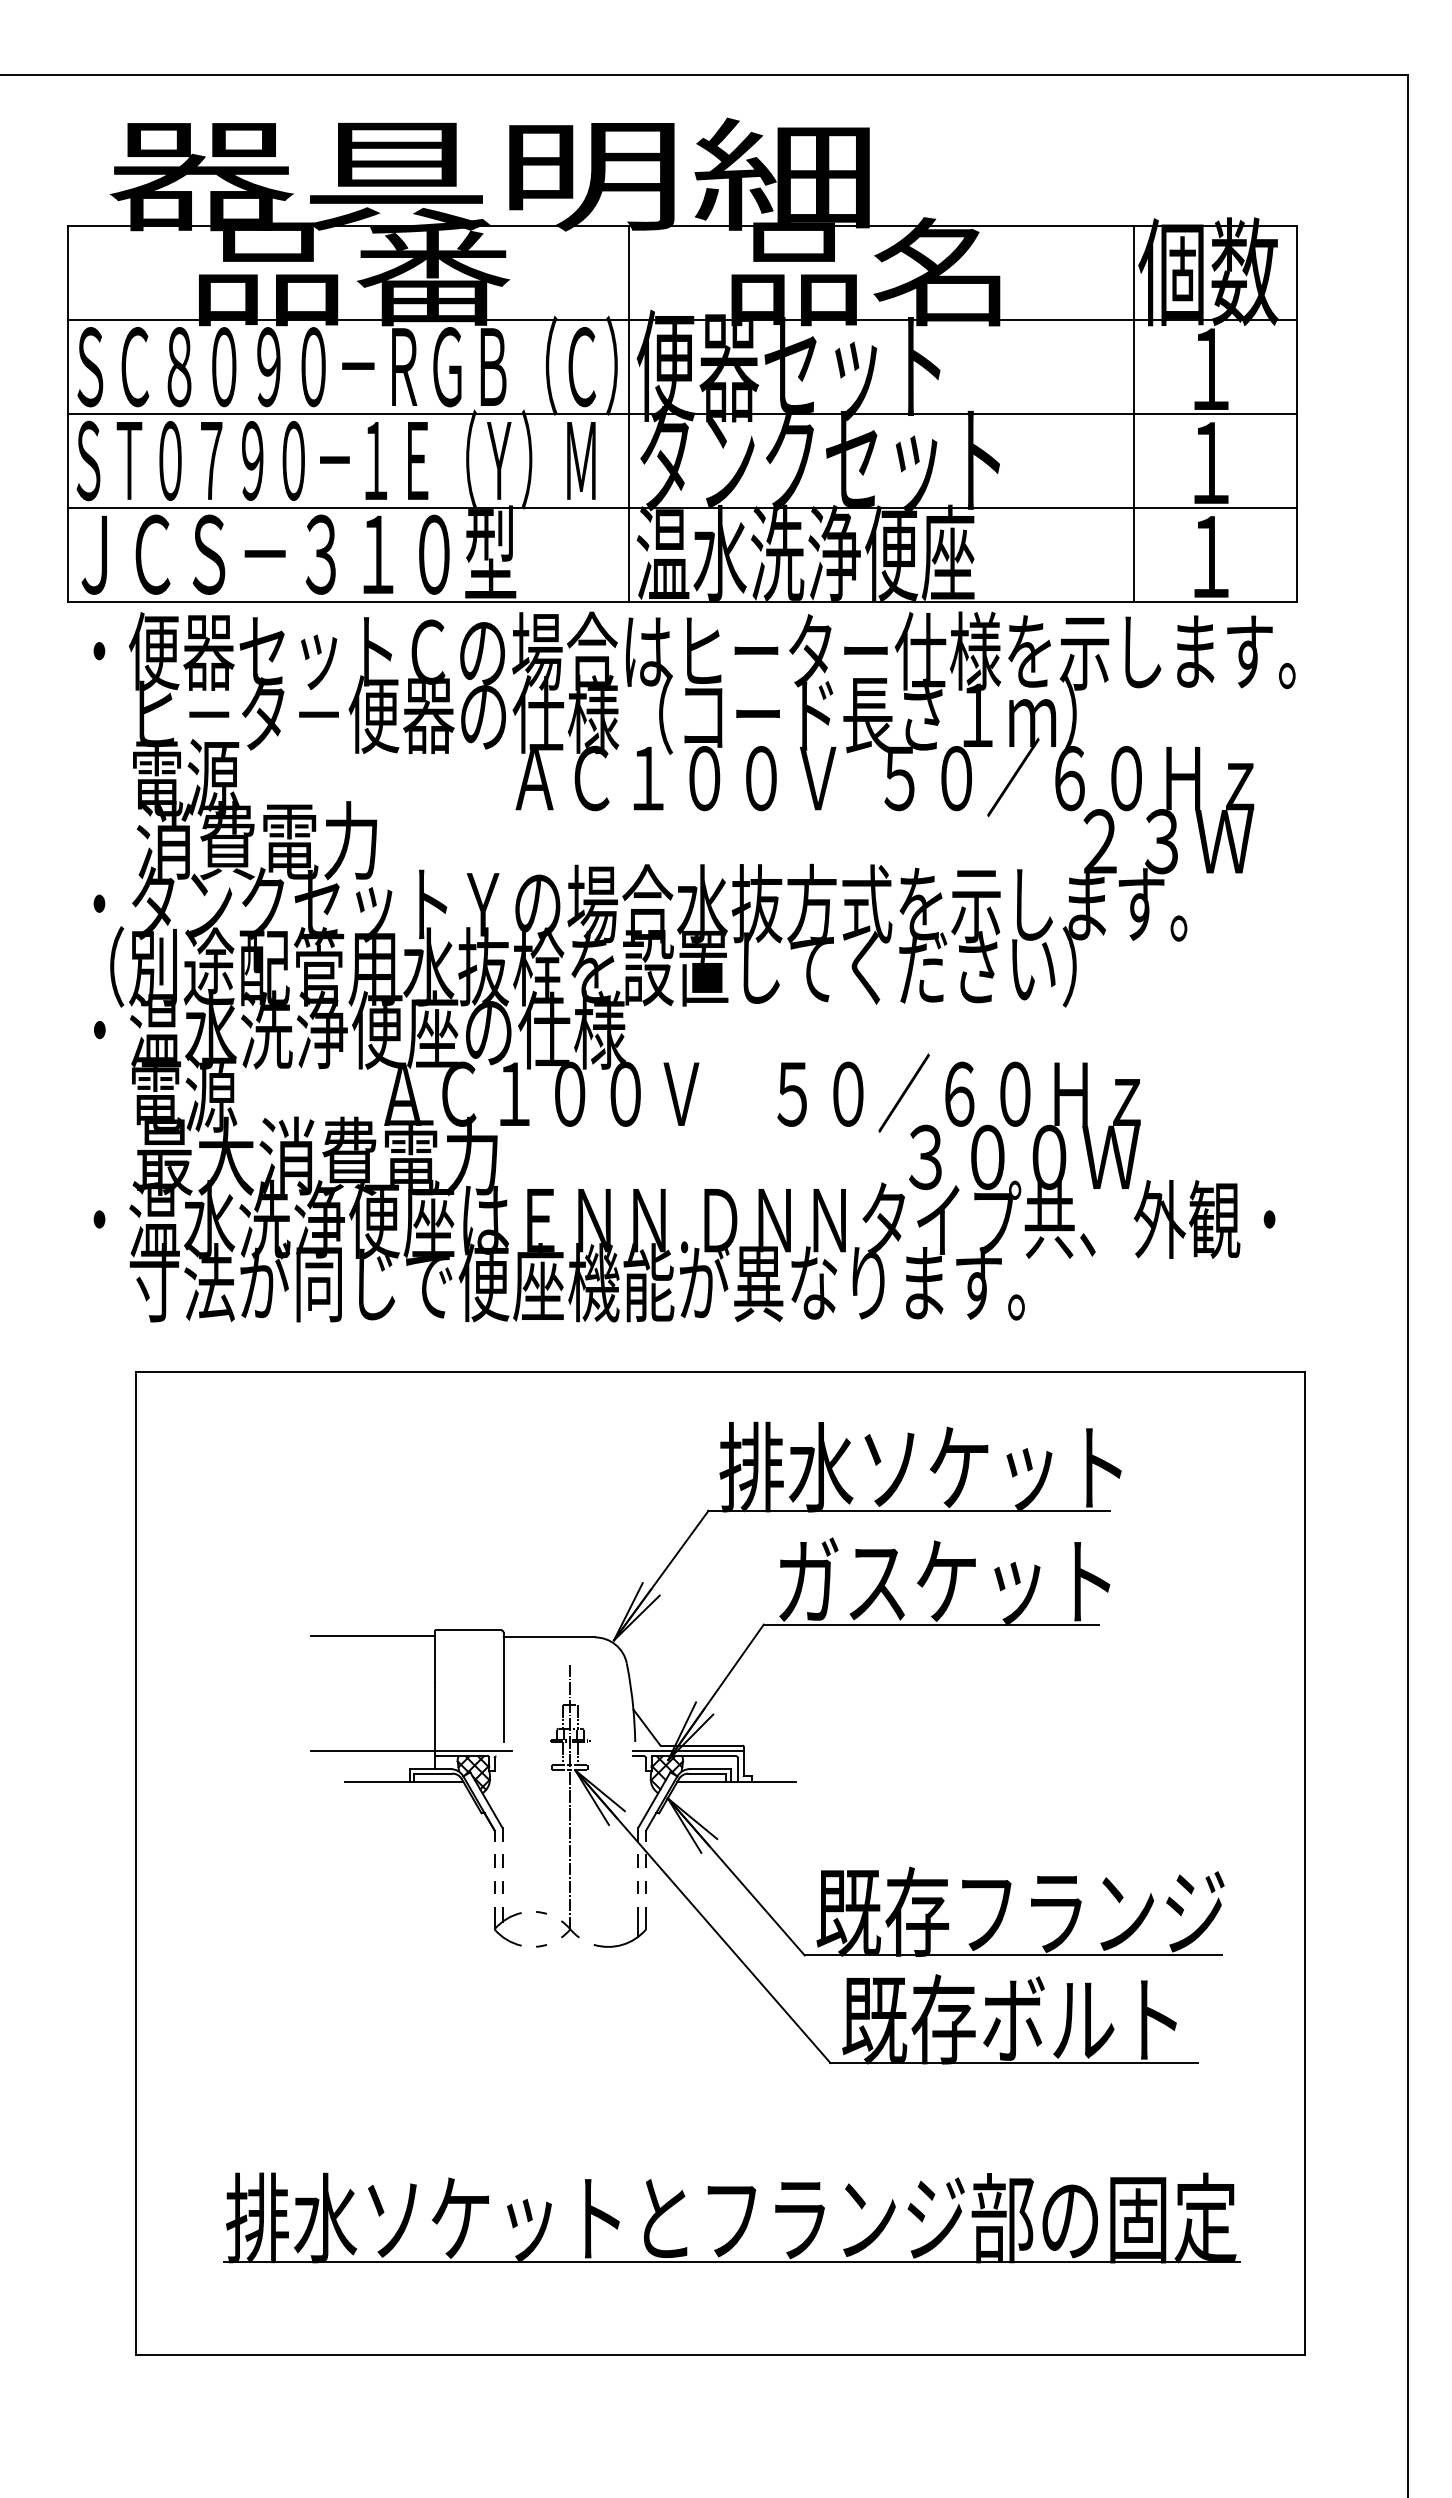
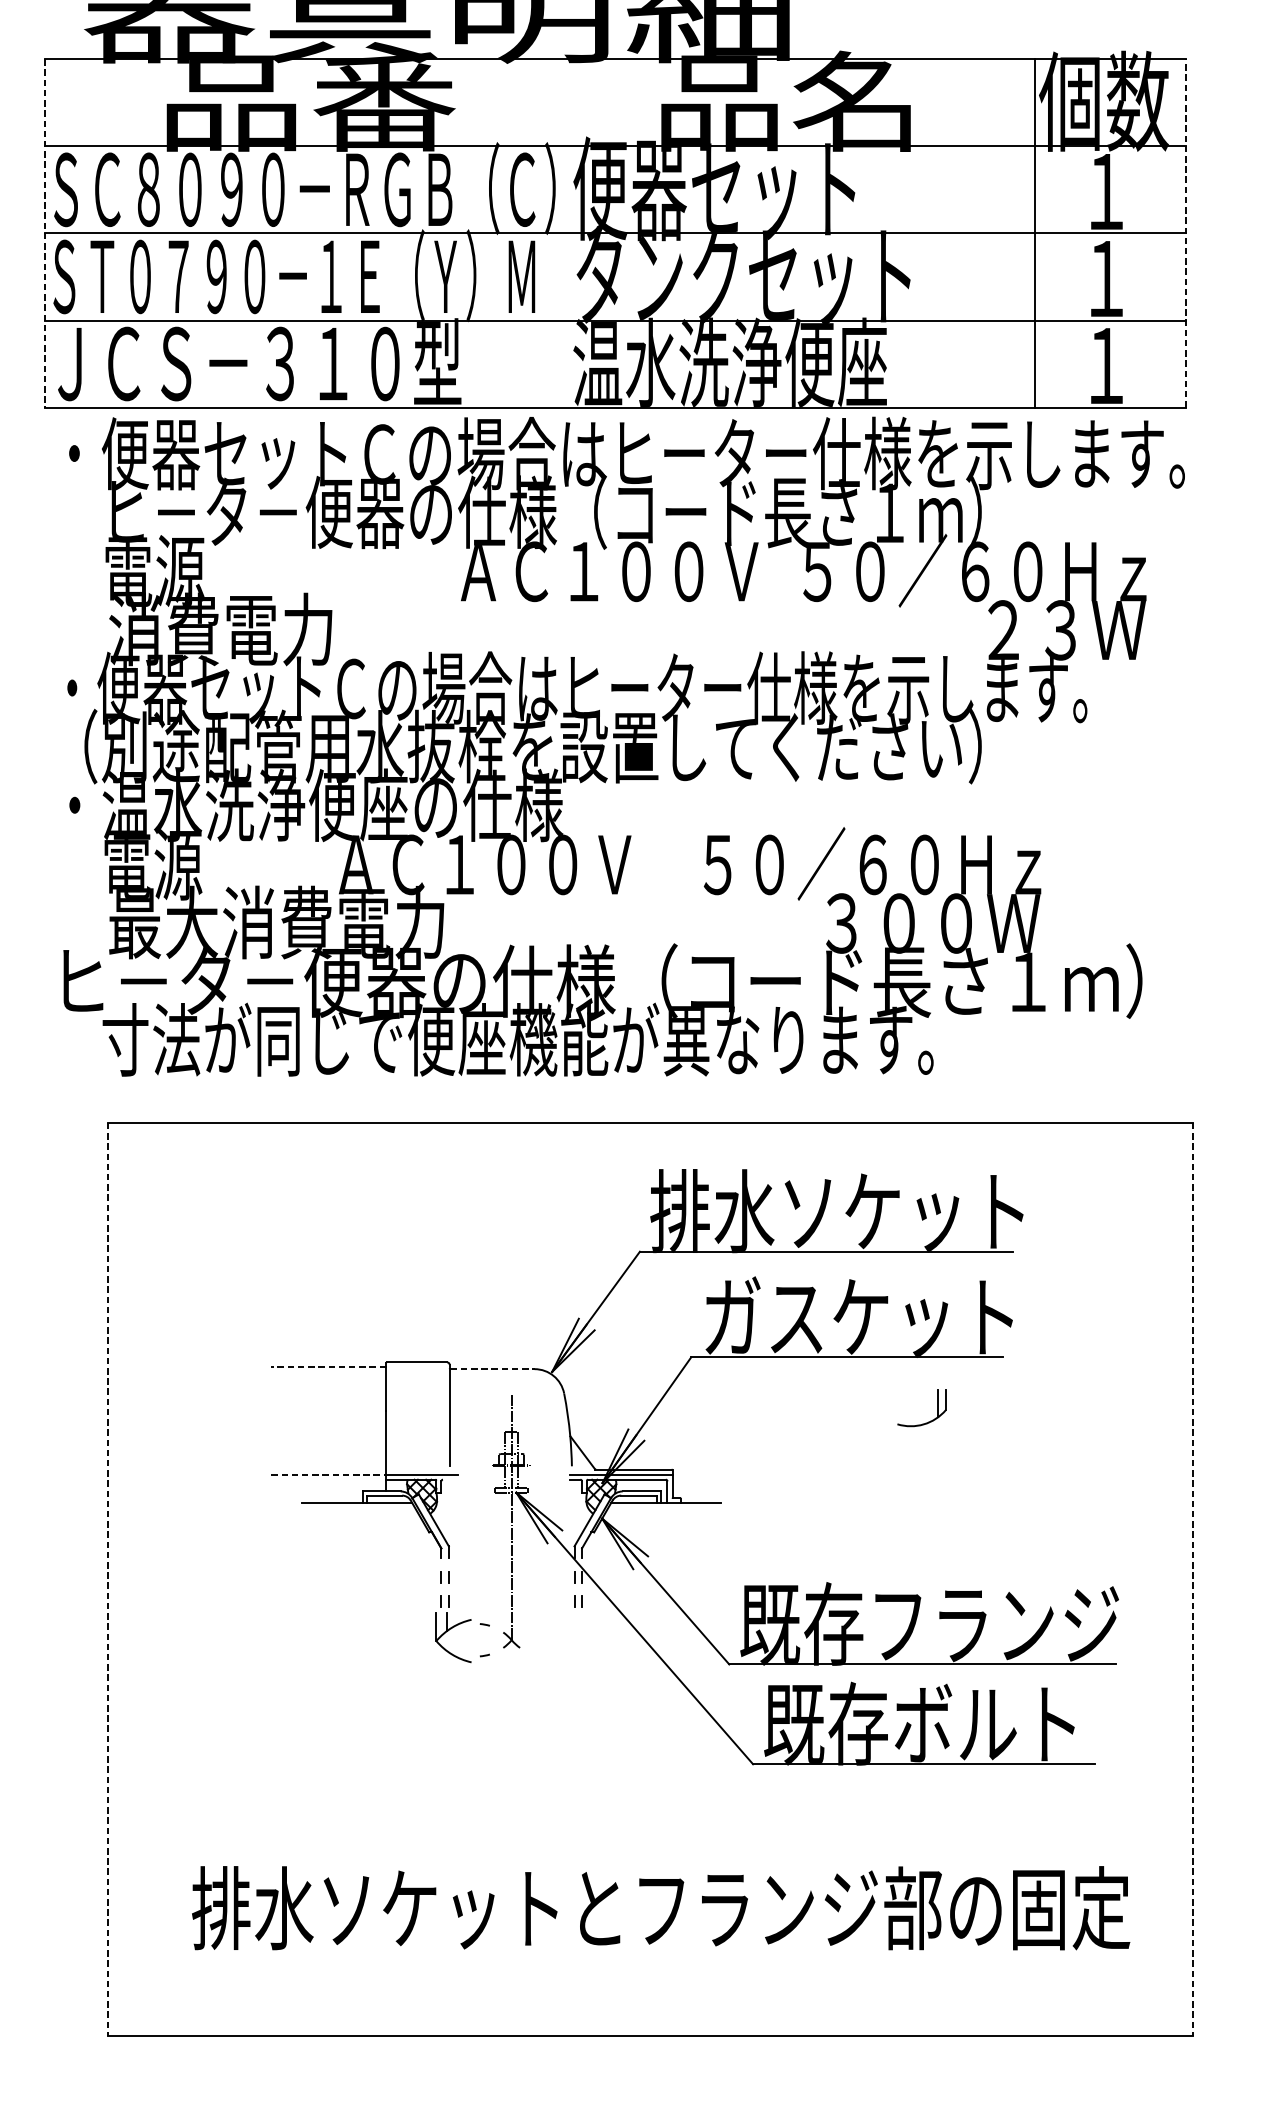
line: (629, 413) -> (566, 232), removed
line: (67, 414) -> (44, 233), solid -> dashed
line: (1296, 414) -> (1185, 233), solid -> dashed
text: (640, 903) -> (576, 687), ・タンクセットＹの場合水抜方式を示します。 -> ・便器セットＣの場合はヒーター仕様を示します。
text: (681, 1219) -> (614, 981), ・温水洗浄便座はＥＮＮ.ＤＮＮタイプ共、外観・ -> ヒ－タ－便器の仕様（コード長さ１ｍ）
line: (373, 1635) -> (328, 1367), solid -> dashed
line: (550, 1637) -> (493, 1369), solid -> dashed
line: (373, 1751) -> (328, 1475), solid -> dashed
line: (135, 1863) -> (107, 1579), solid -> dashed
line: (1304, 1863) -> (1193, 1579), solid -> dashed
part: (507, 1926) -> (453, 1637), size x1.4
part: (625, 1942) -> (926, 1422), moved
line: (731, 2261) -> (661, 1948), removed

